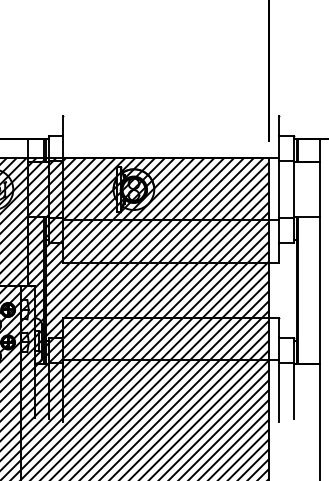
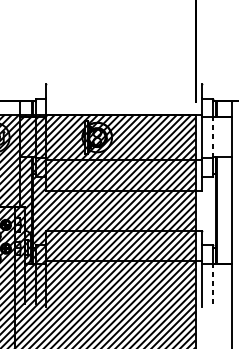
line: (293, 188) -> (213, 136), solid -> dashed
line: (293, 390) -> (213, 283), solid -> dashed

